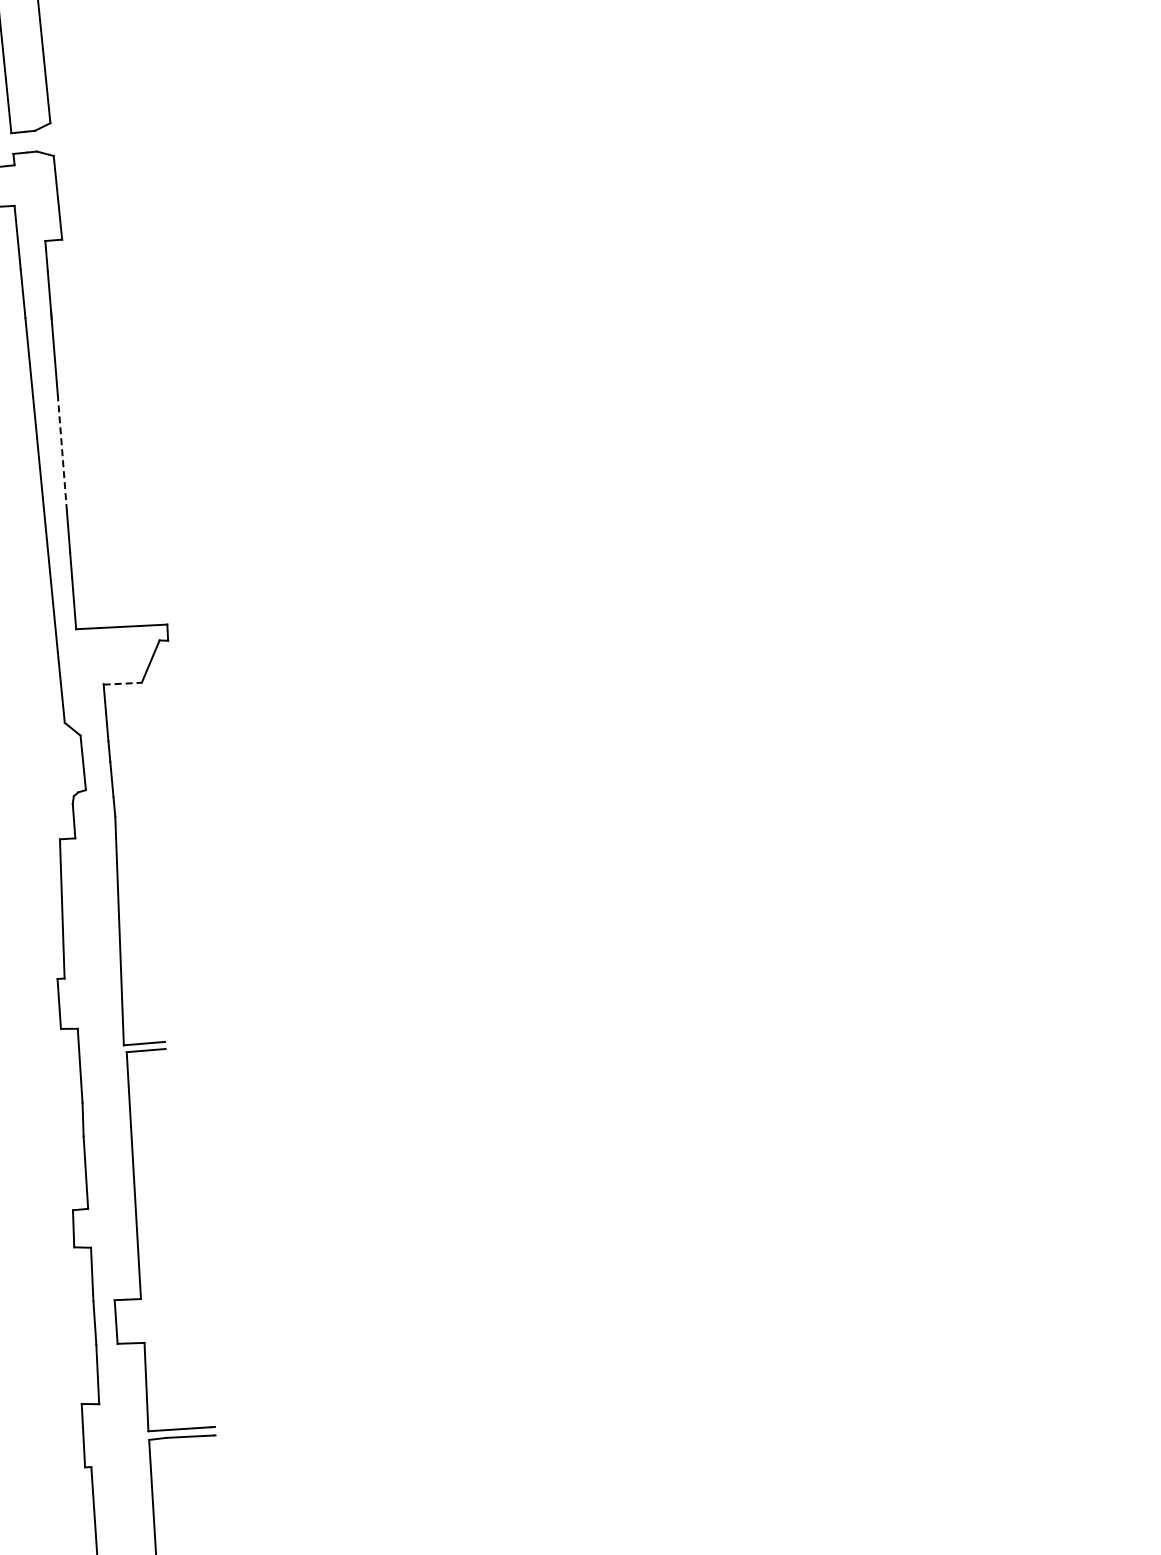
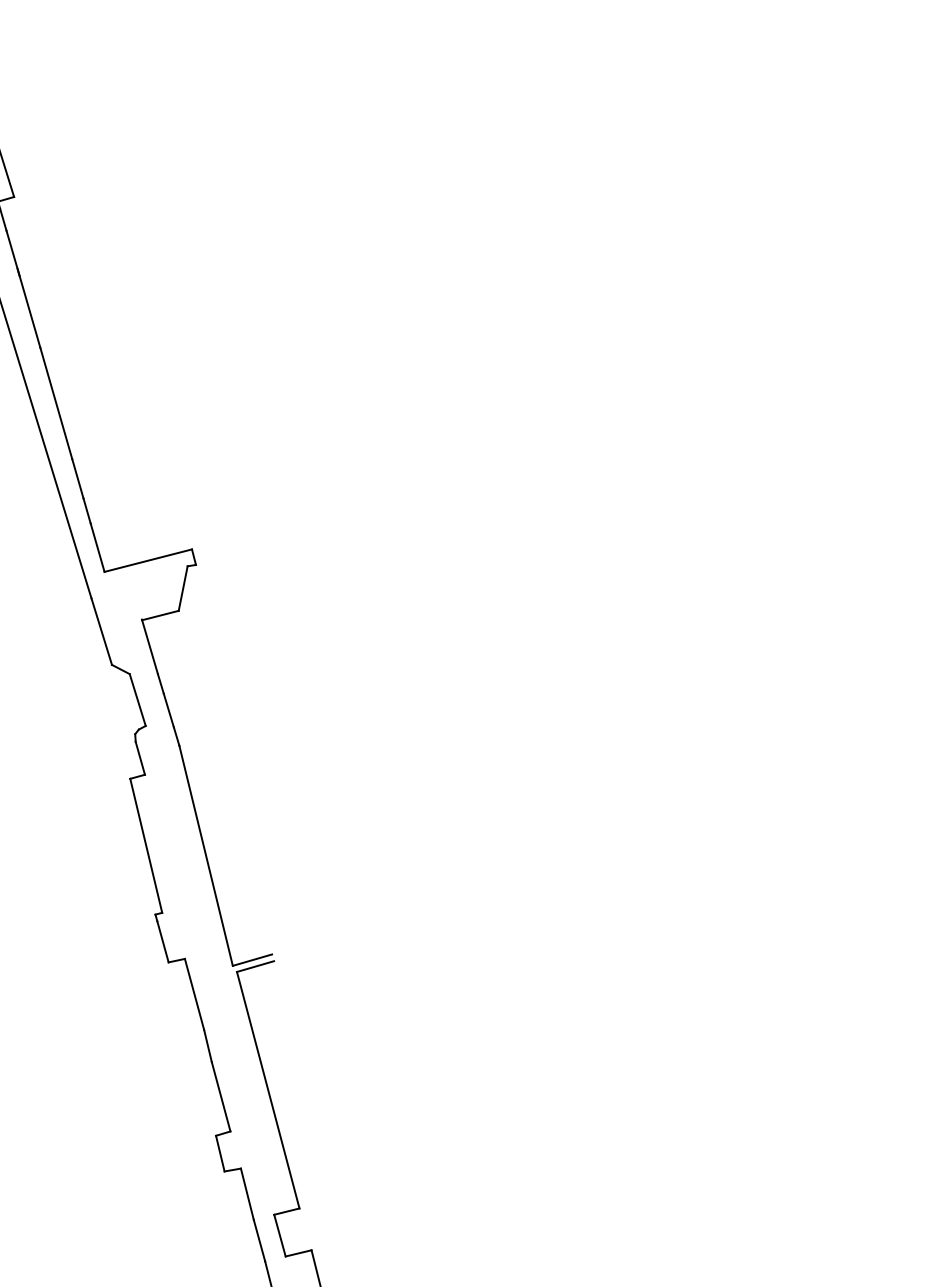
line: (62, 453) -> (56, 404), dashed -> solid
line: (123, 683) -> (161, 615), dashed -> solid

